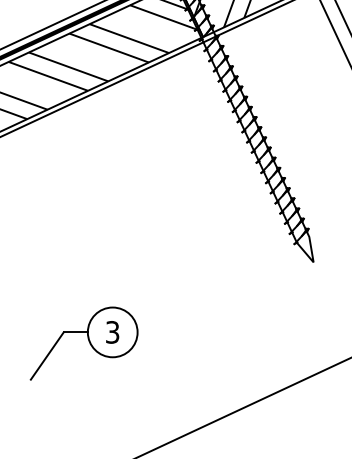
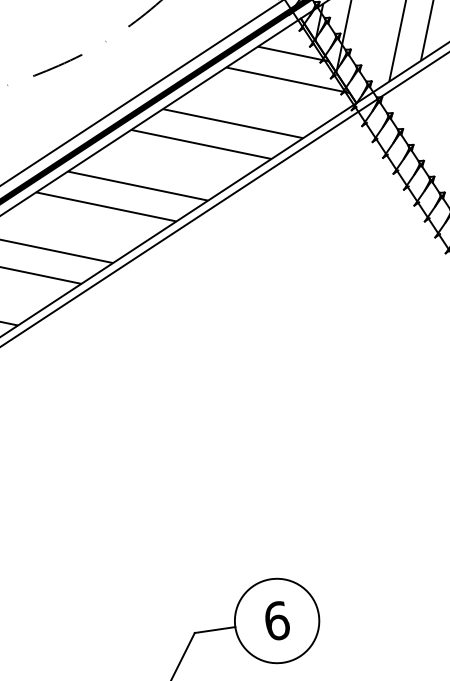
text: (112, 332) -> (276, 621), 3 -> 6

